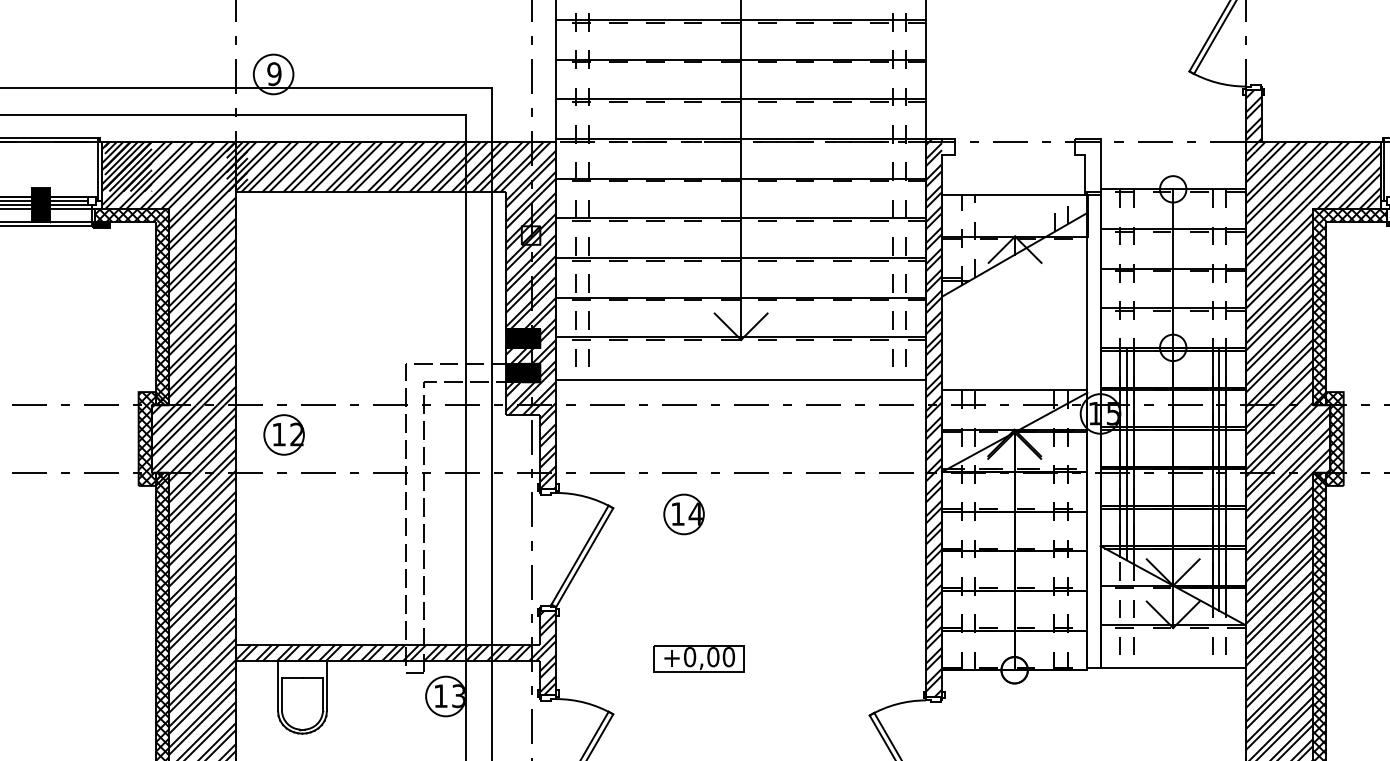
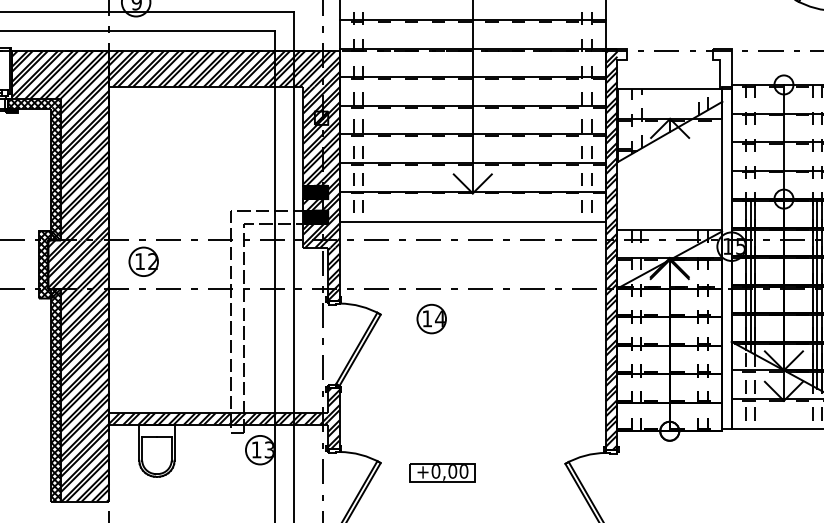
hatch: (127, 166) -> (30, 68), removed
hatch: (236, 166) -> (109, 68), removed
part: (698, 658) -> (442, 472), moved

